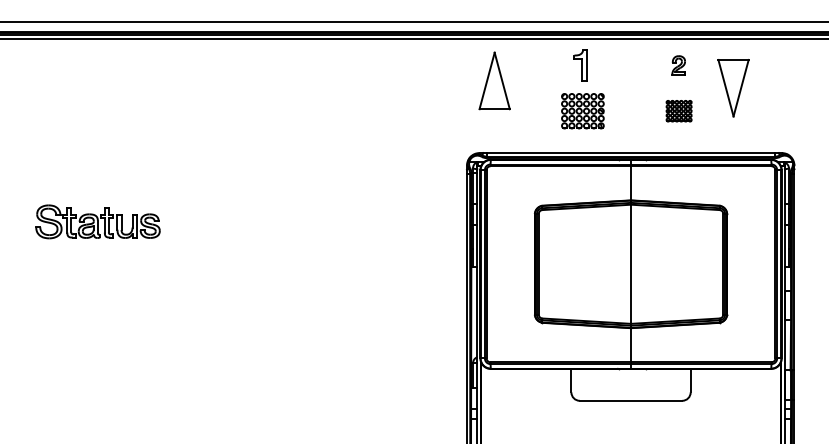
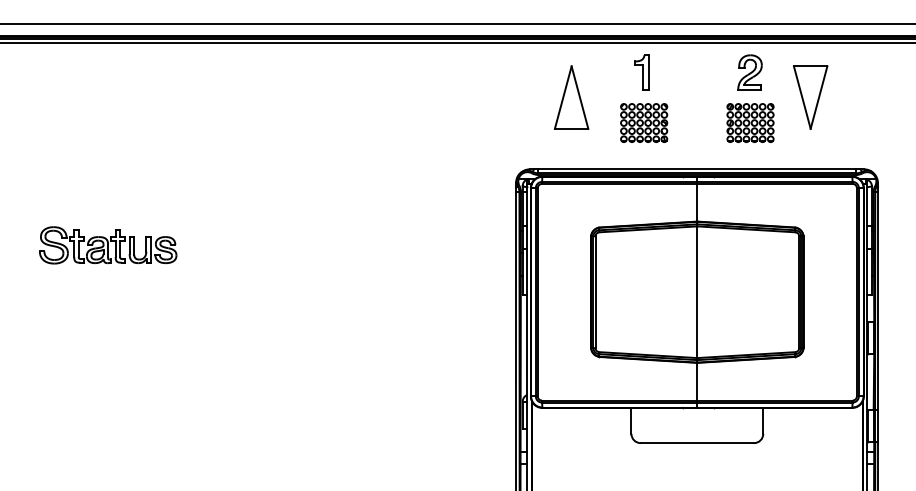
part: (678, 65) -> (749, 72), size x1.67
part: (494, 80) -> (571, 97), moved
part: (679, 110) -> (750, 122), size x1.67

